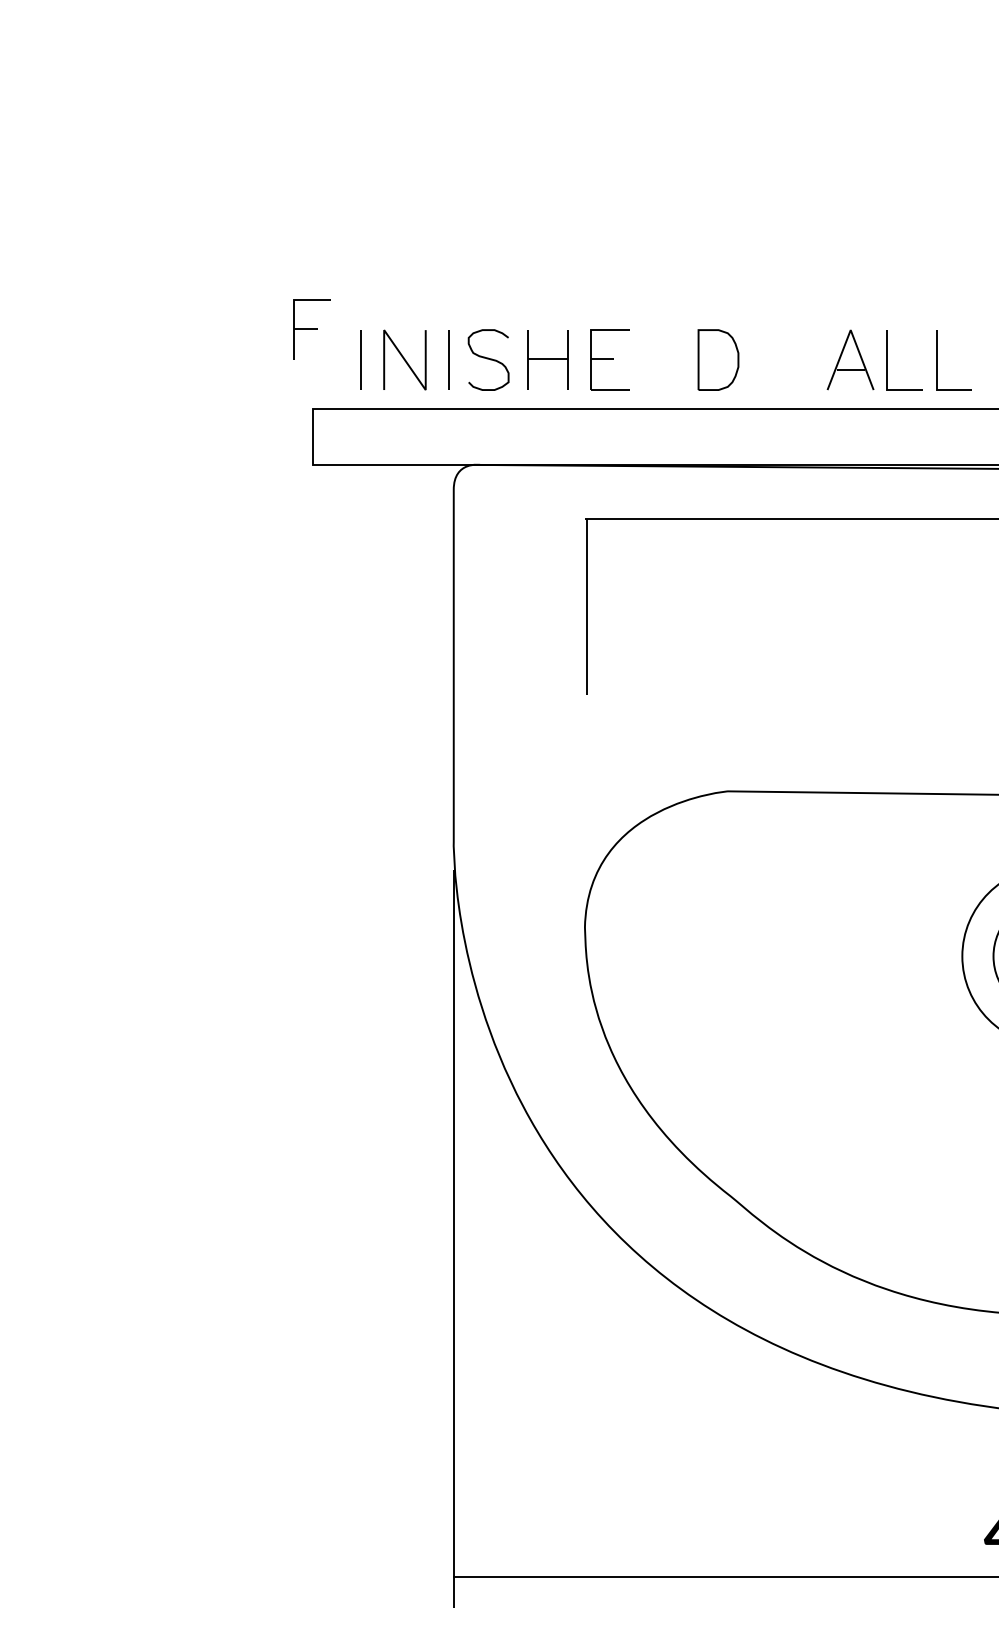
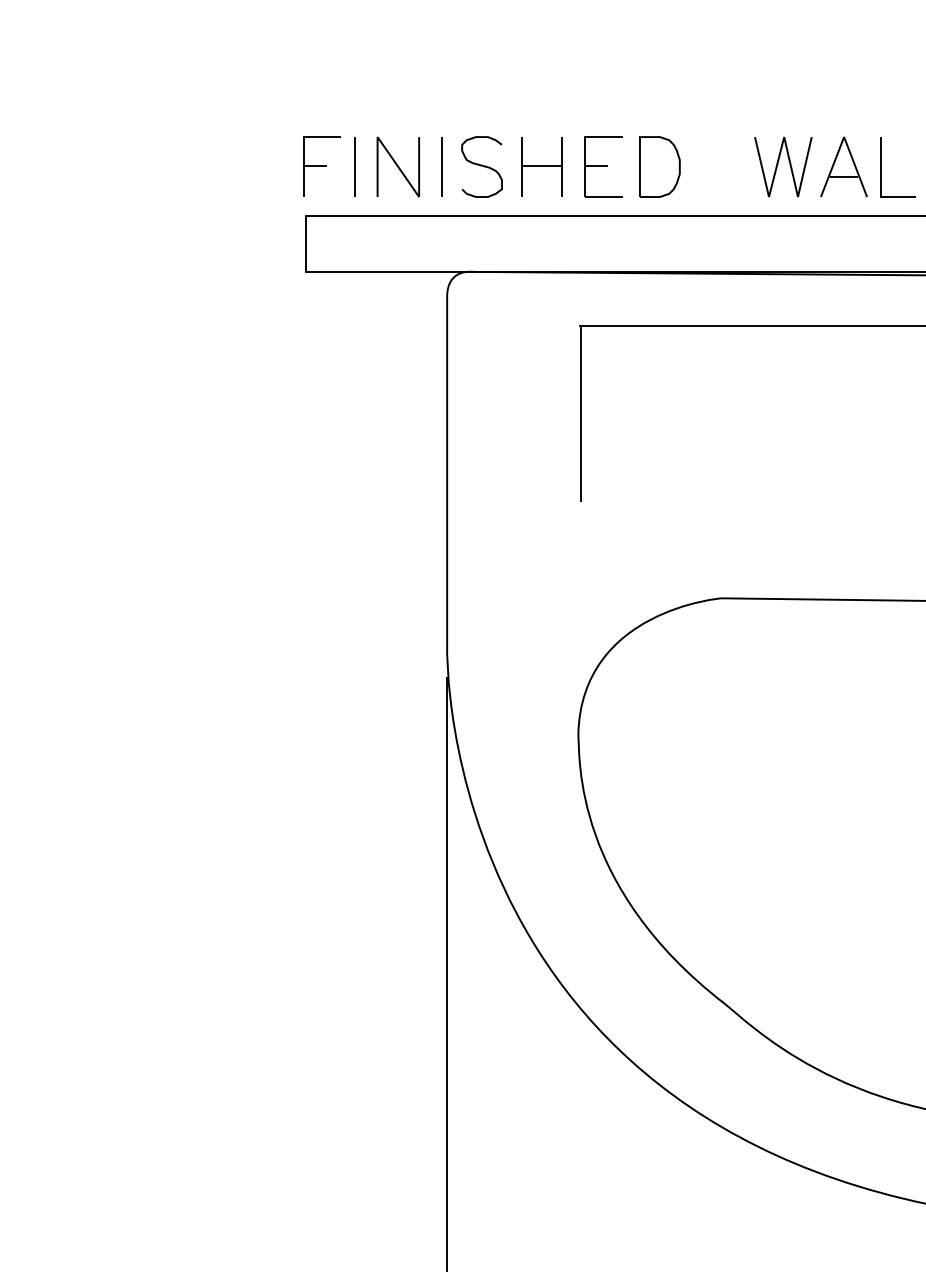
part: (311, 329) -> (320, 166), moved
part: (718, 359) -> (659, 166), moved
line: (784, 359) -> (777, 166), added

